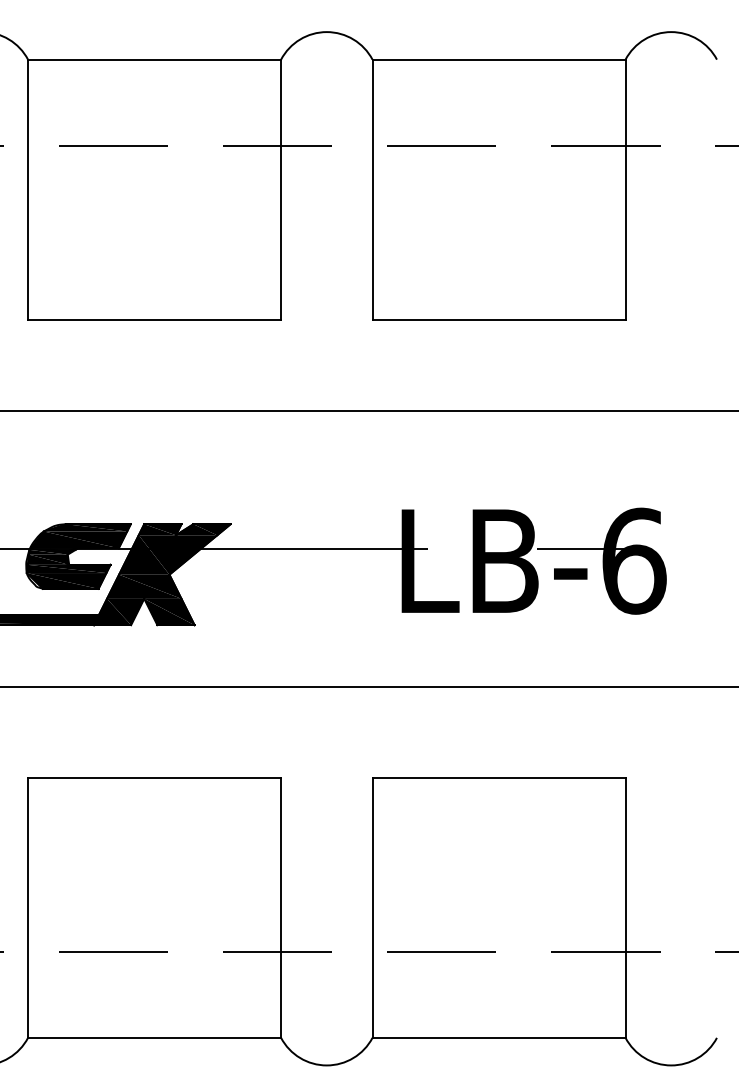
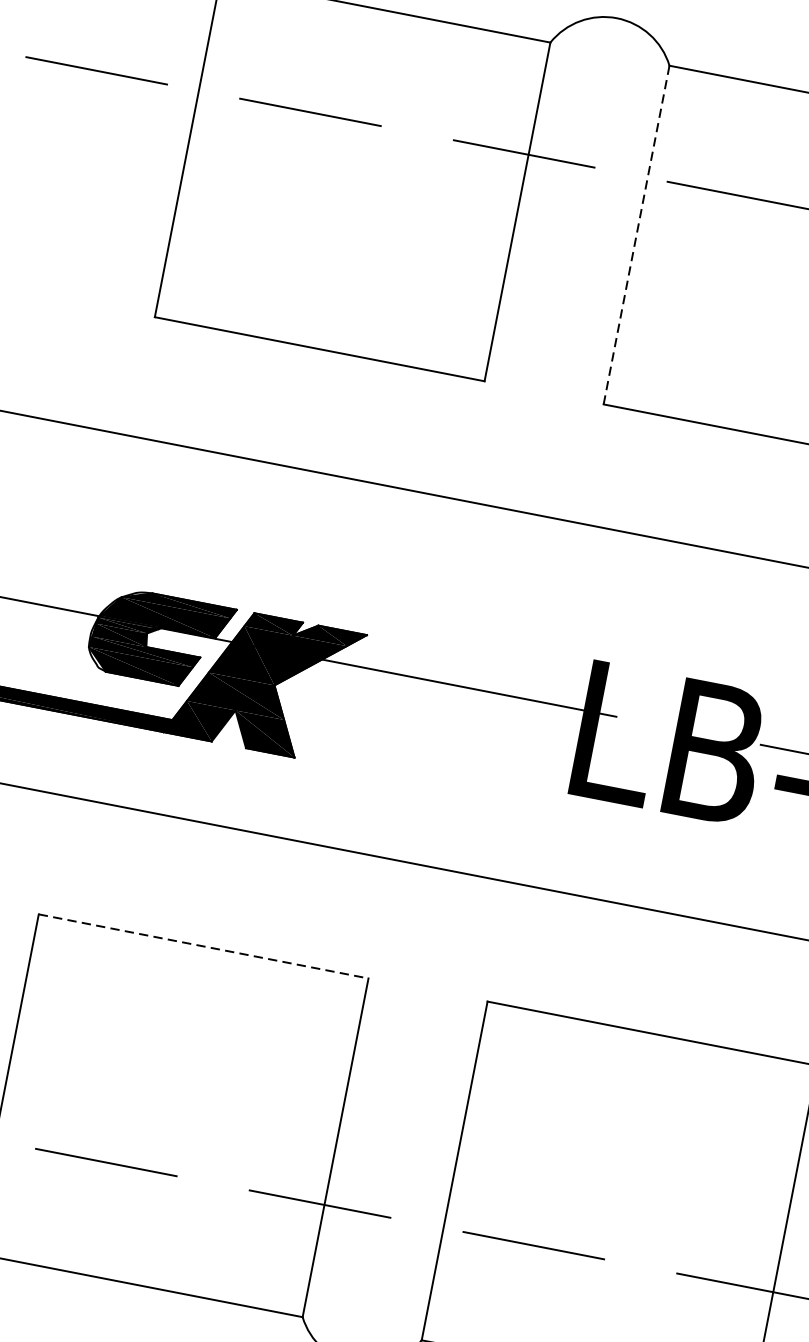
line: (372, 189) -> (636, 234), solid -> dashed
line: (154, 777) -> (203, 945), solid -> dashed

